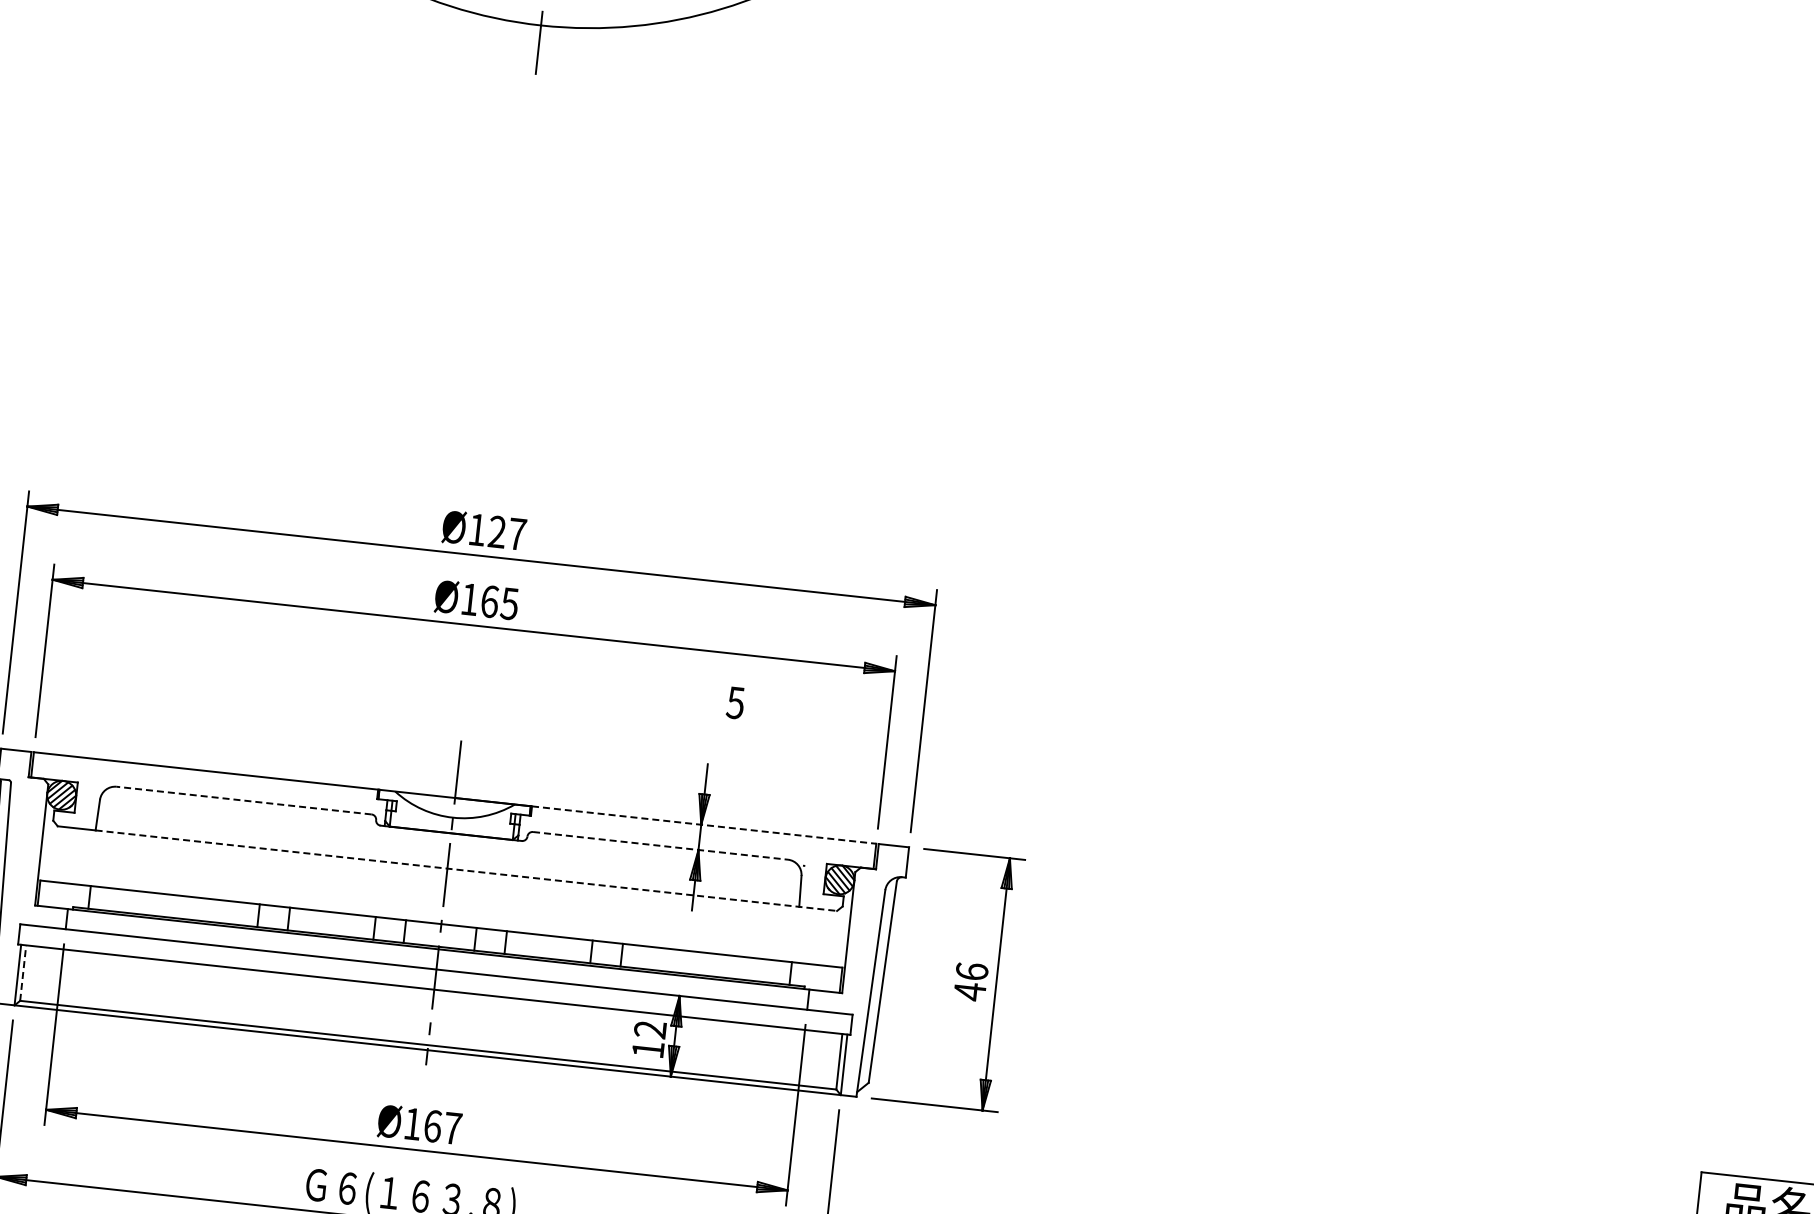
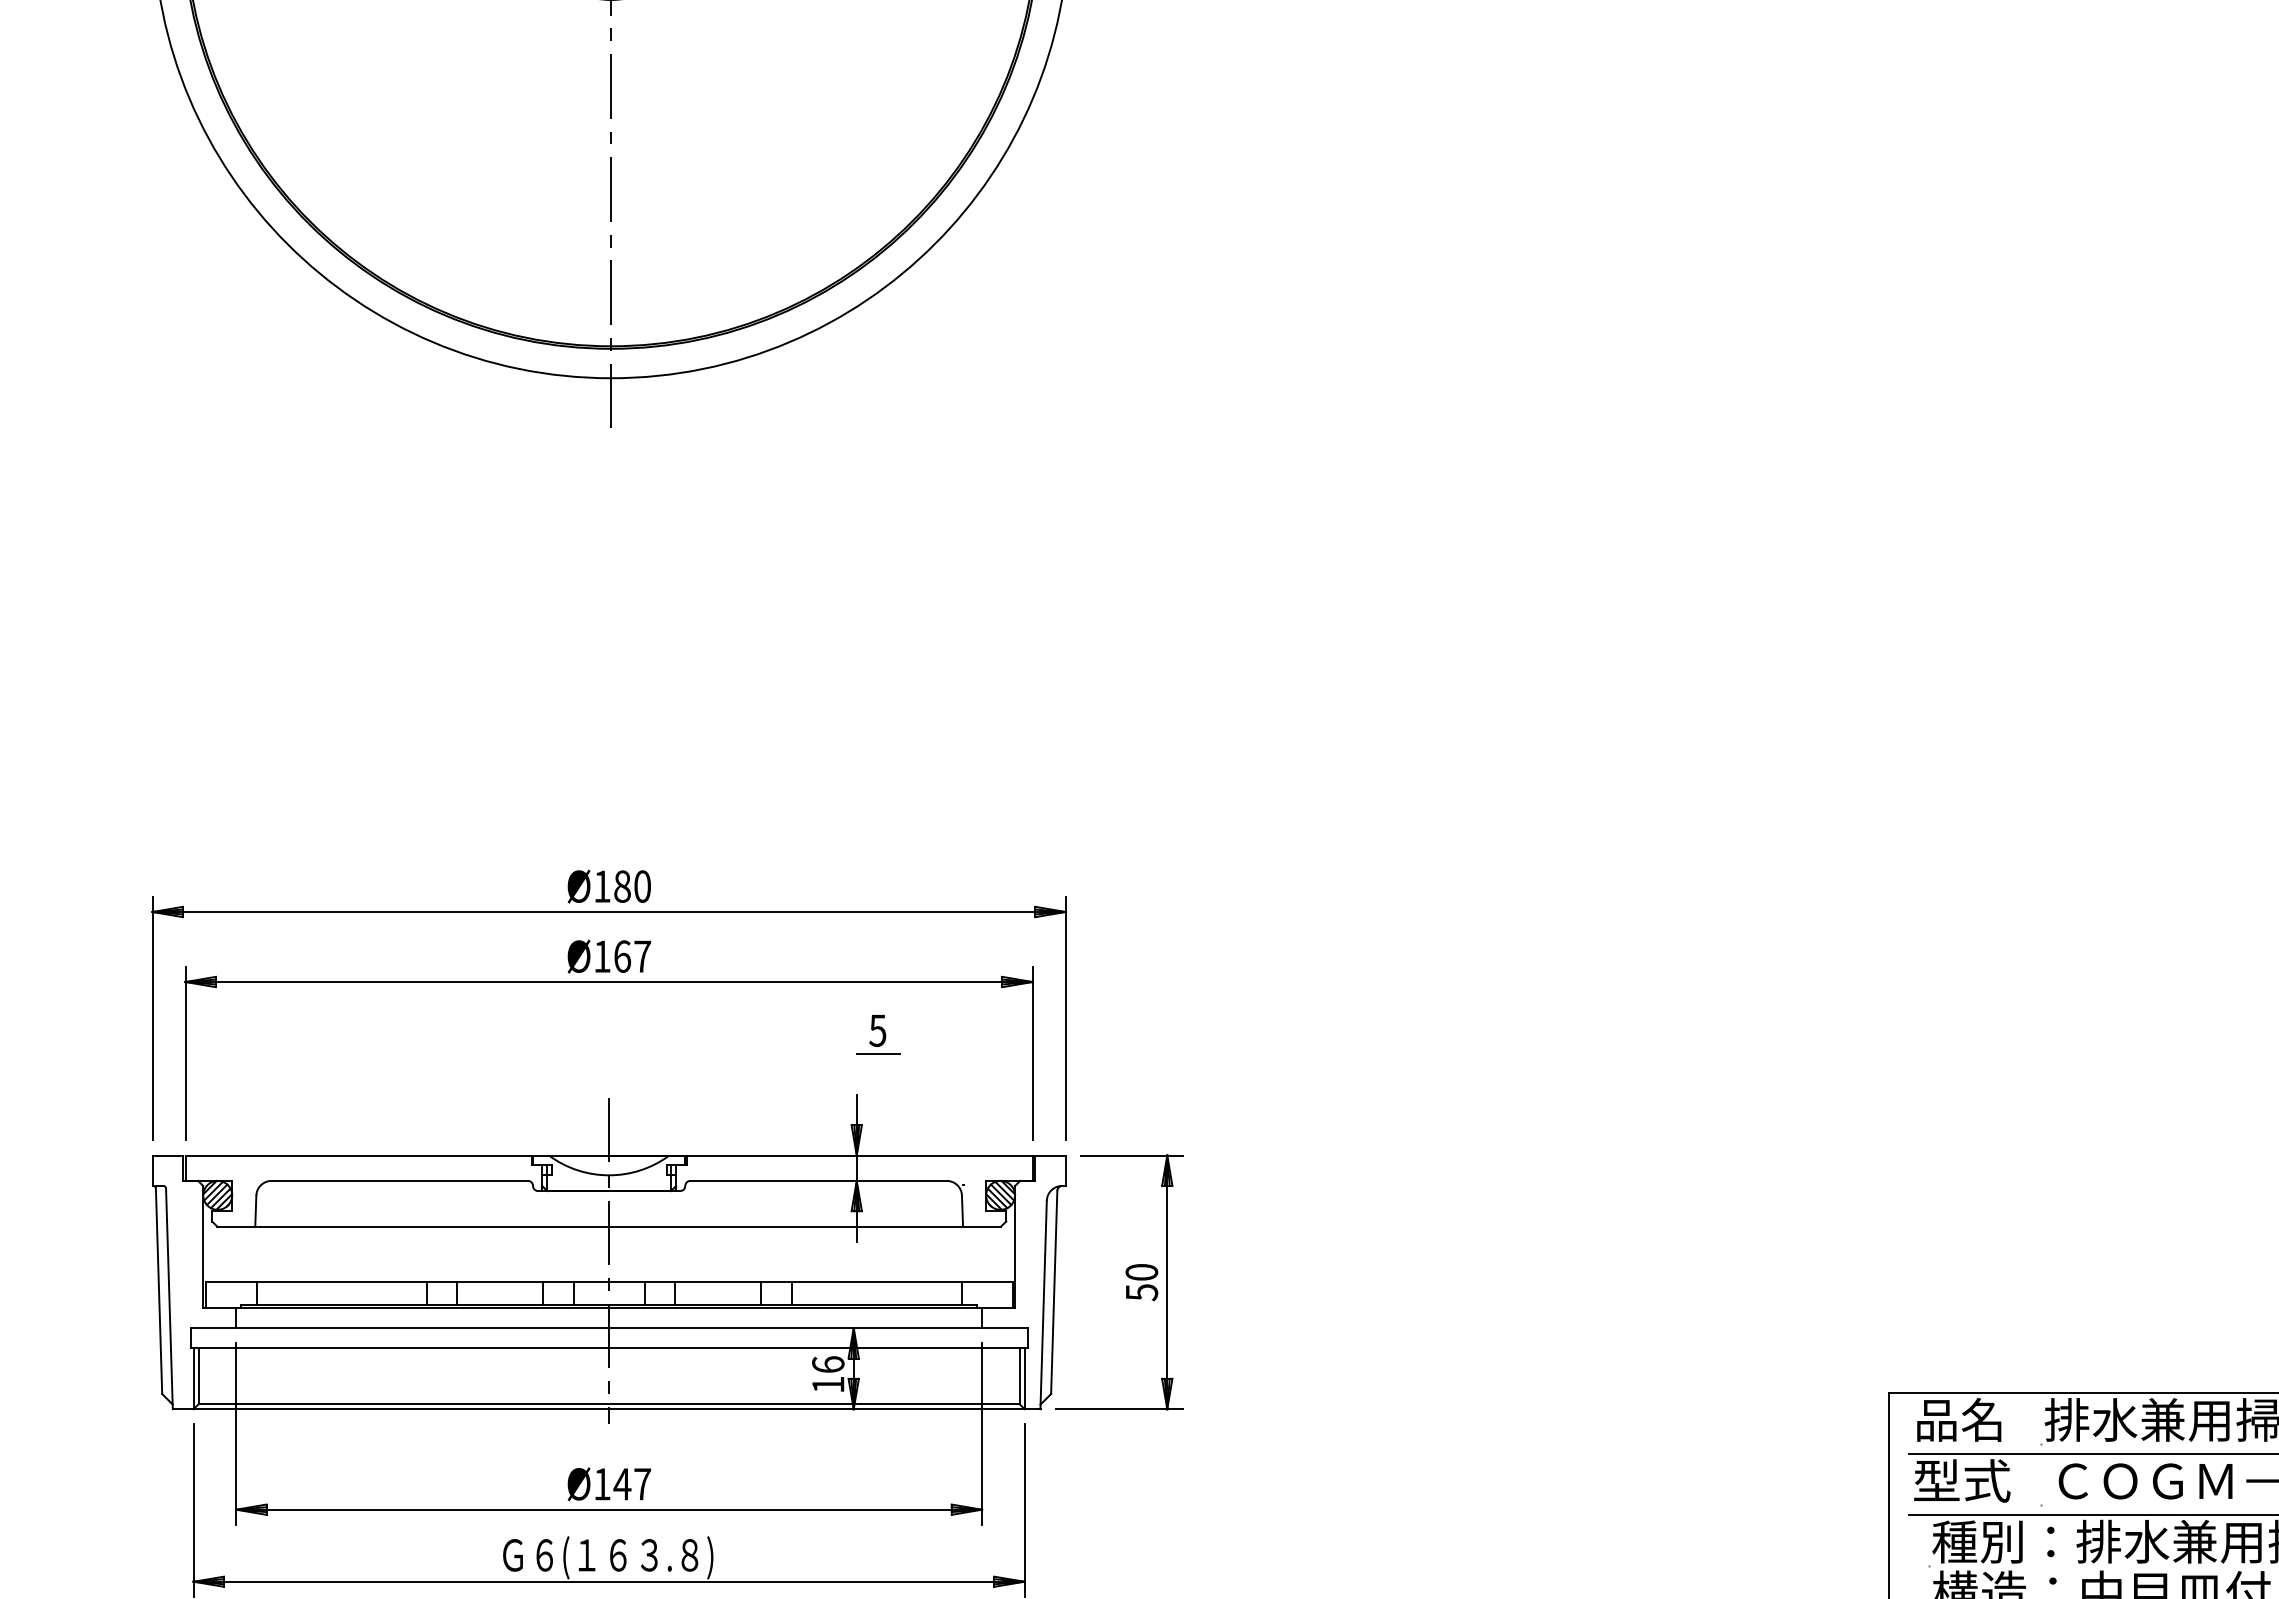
text: (507, 533) -> (632, 886), Ø127 -> Ø180
text: (509, 603) -> (642, 956), Ø165 -> Ø167
line: (733, 726) -> (878, 1054), added
line: (243, 800) -> (399, 1180), dashed -> solid
line: (704, 825) -> (860, 1155), dashed -> solid
line: (661, 845) -> (819, 1180), dashed -> solid
line: (466, 870) -> (628, 1226), dashed -> solid
line: (22, 973) -> (198, 1376), dashed -> solid
text: (970, 981) -> (1141, 1282), 46 -> 50
text: (650, 1029) -> (828, 1364), 12 -> 16
text: (432, 1126) -> (622, 1484), Ø167 -> Ø147

